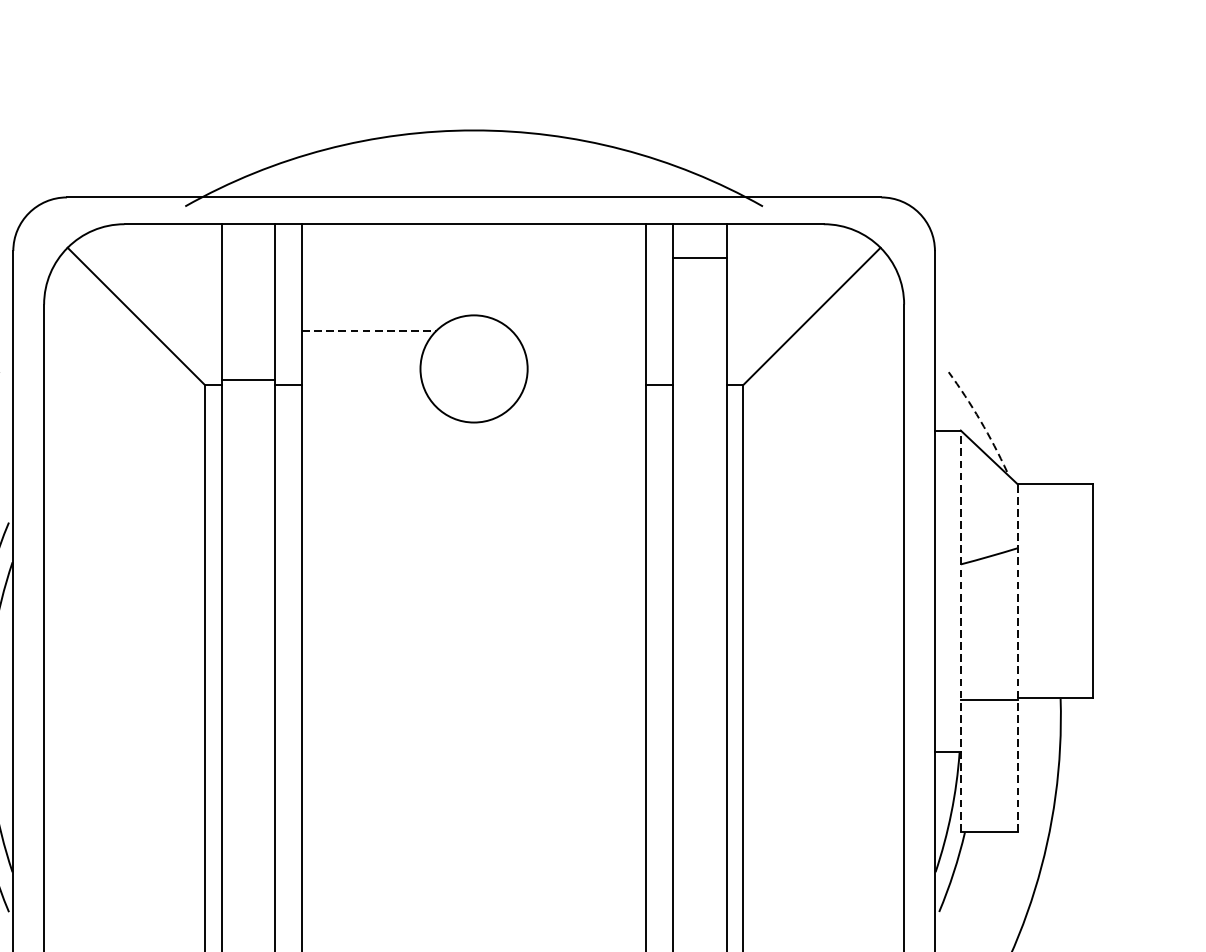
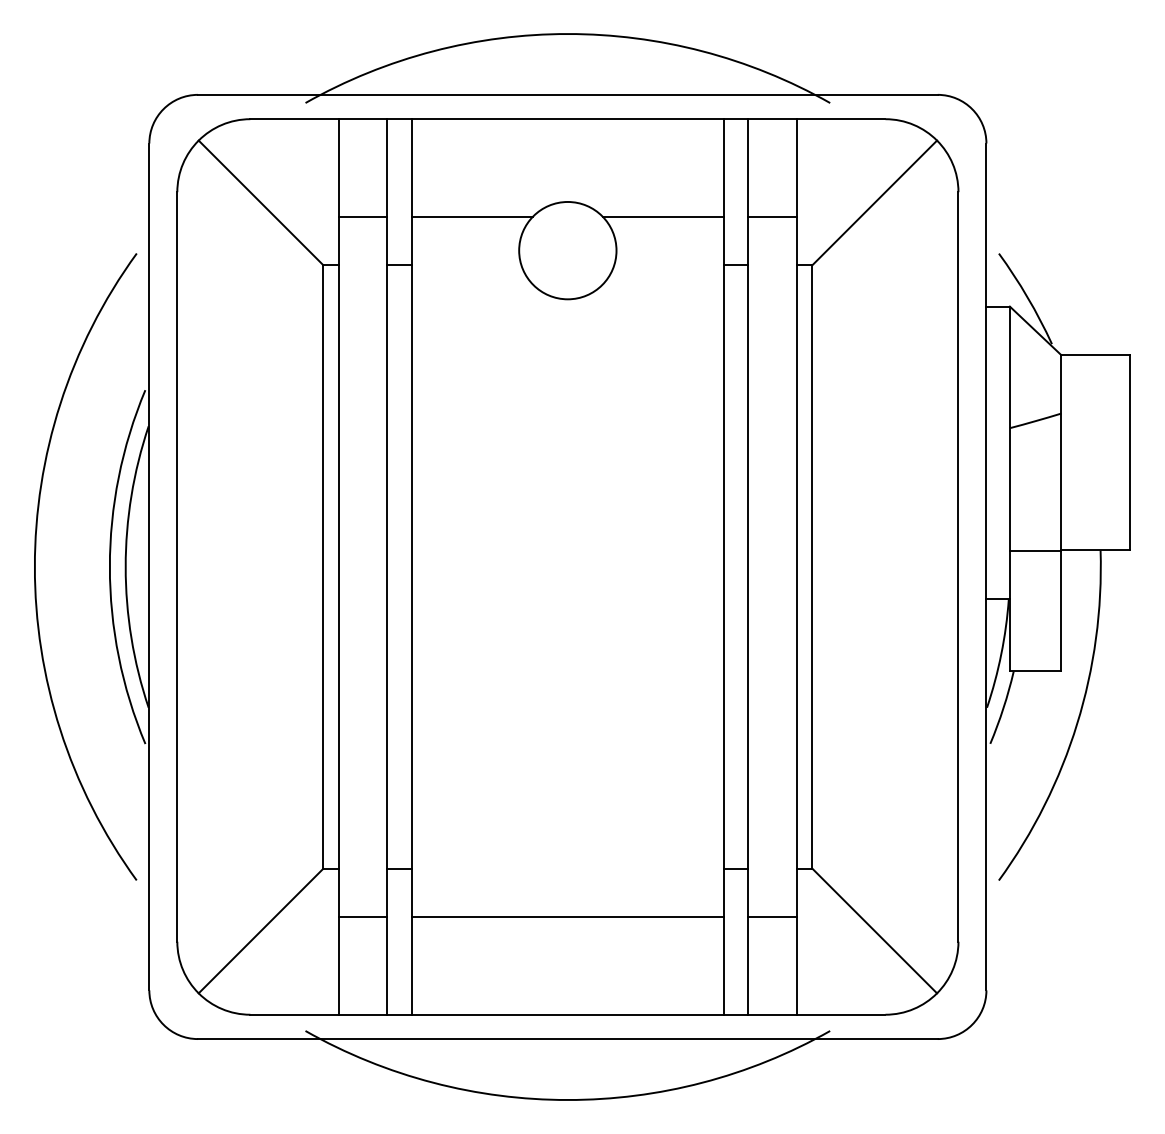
line: (699, 257) -> (772, 216), moved
line: (369, 331) -> (472, 216), dashed -> solid
line: (579, 331) -> (663, 216), added
line: (247, 379) -> (362, 216), moved
arc: (980, 420) -> (1027, 297), dashed -> solid
line: (960, 630) -> (1009, 488), dashed -> solid
line: (1017, 658) -> (1061, 513), dashed -> solid

